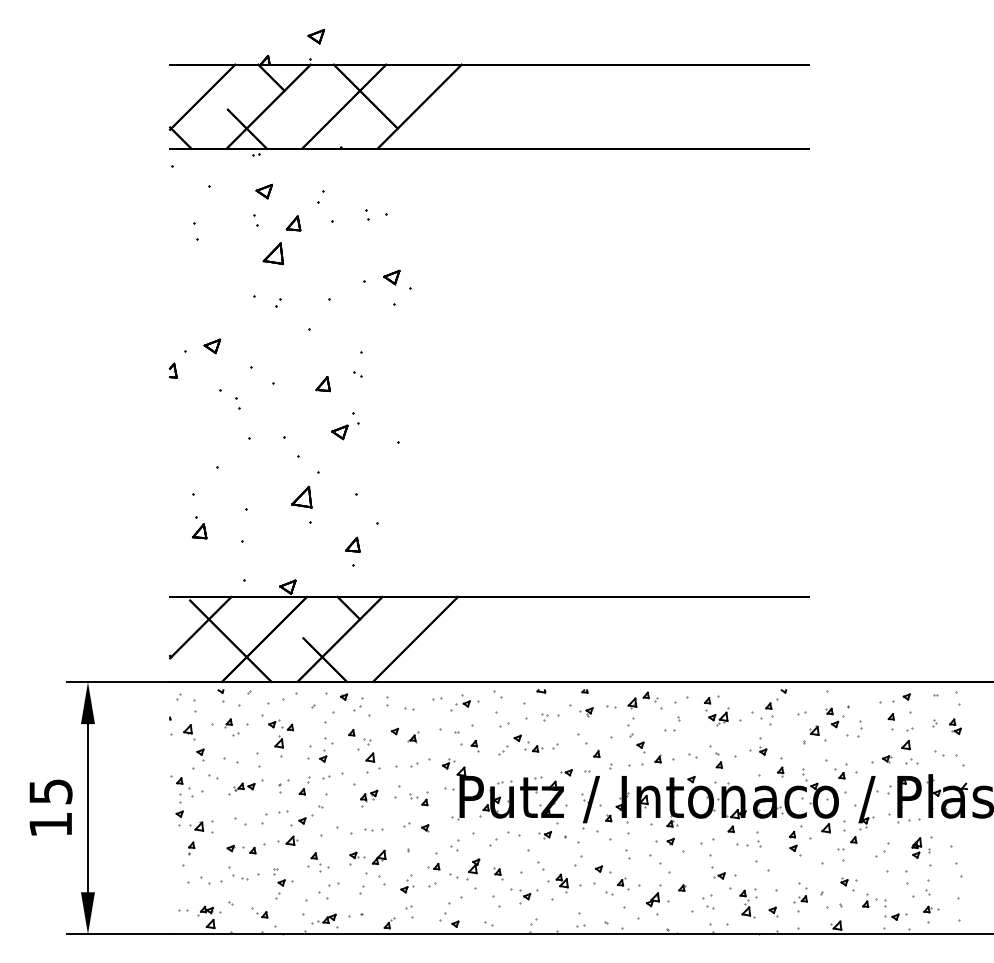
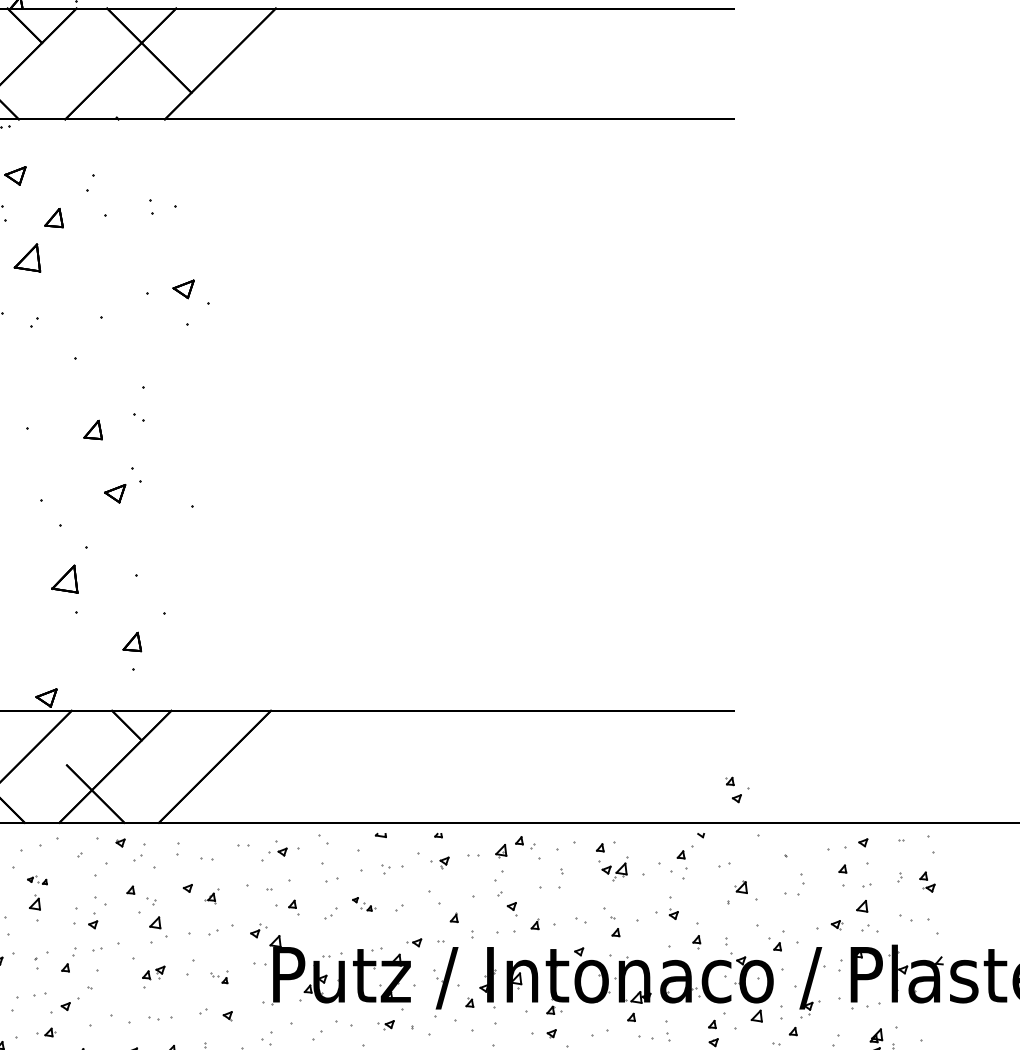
part: (834, 717) -> (736, 789), moved
part: (280, 725) -> (36, 880), size x0.6
part: (669, 730) -> (550, 887), size x1.6
part: (528, 743) -> (364, 904), size x0.6
part: (418, 798) -> (218, 976), size x0.7
part: (287, 840) -> (46, 1032), size x0.7

